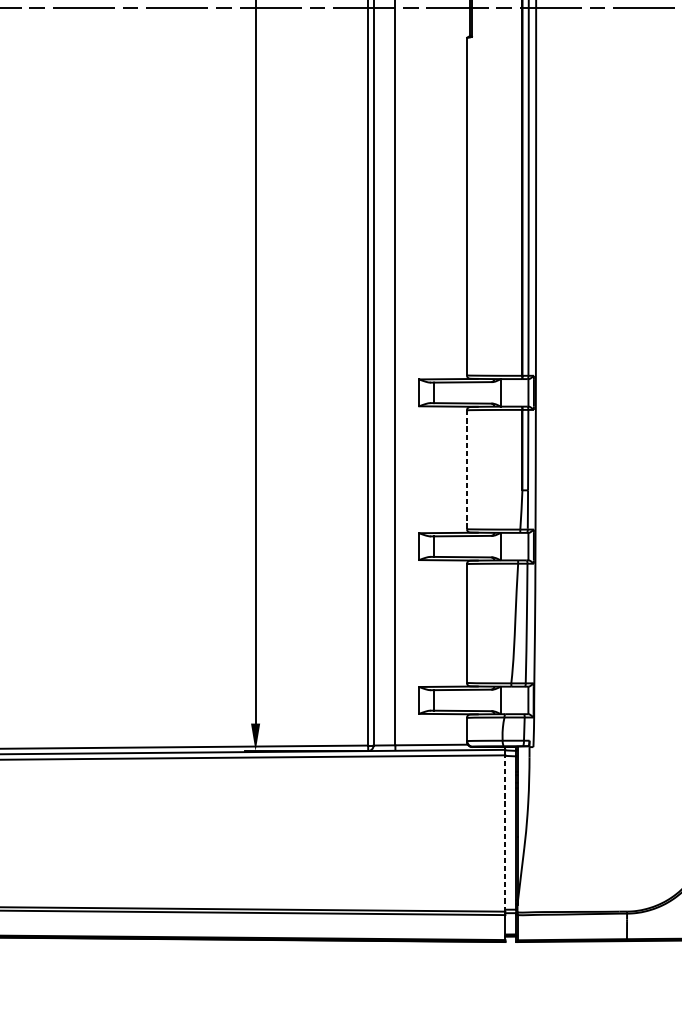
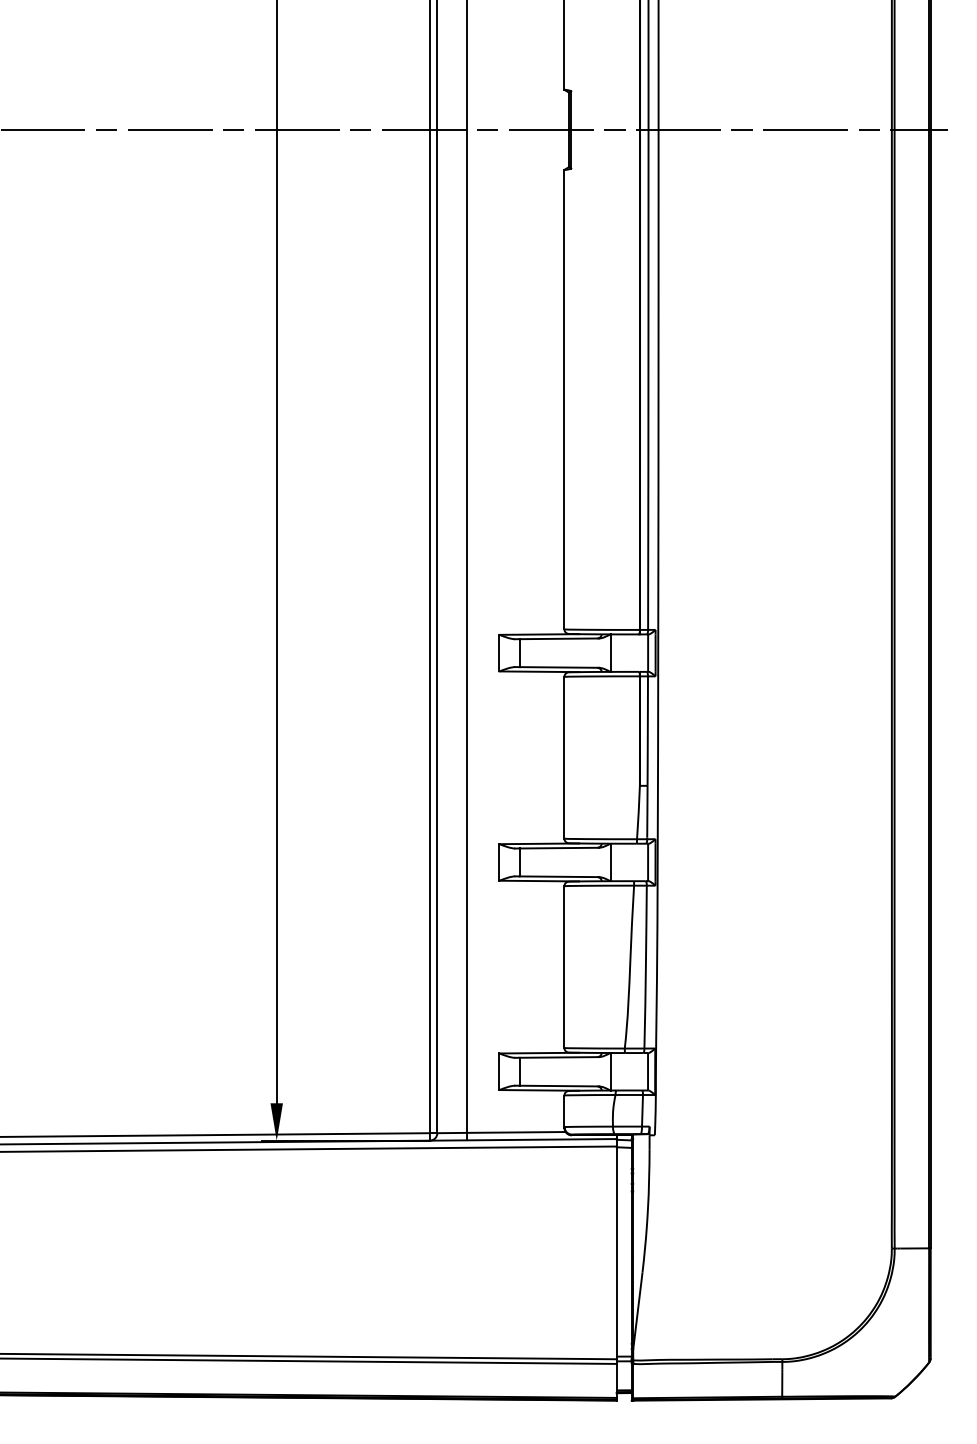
line: (467, 469) -> (564, 757), dashed -> solid
line: (505, 833) -> (616, 1252), dashed -> solid

